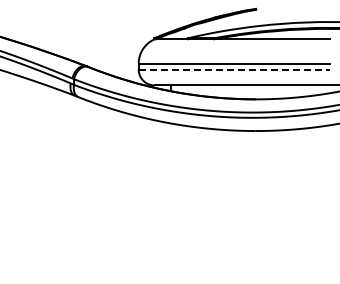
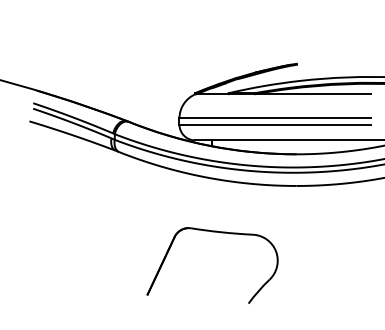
line: (234, 69) -> (275, 124), dashed -> solid
part: (179, 178) -> (220, 233), added

